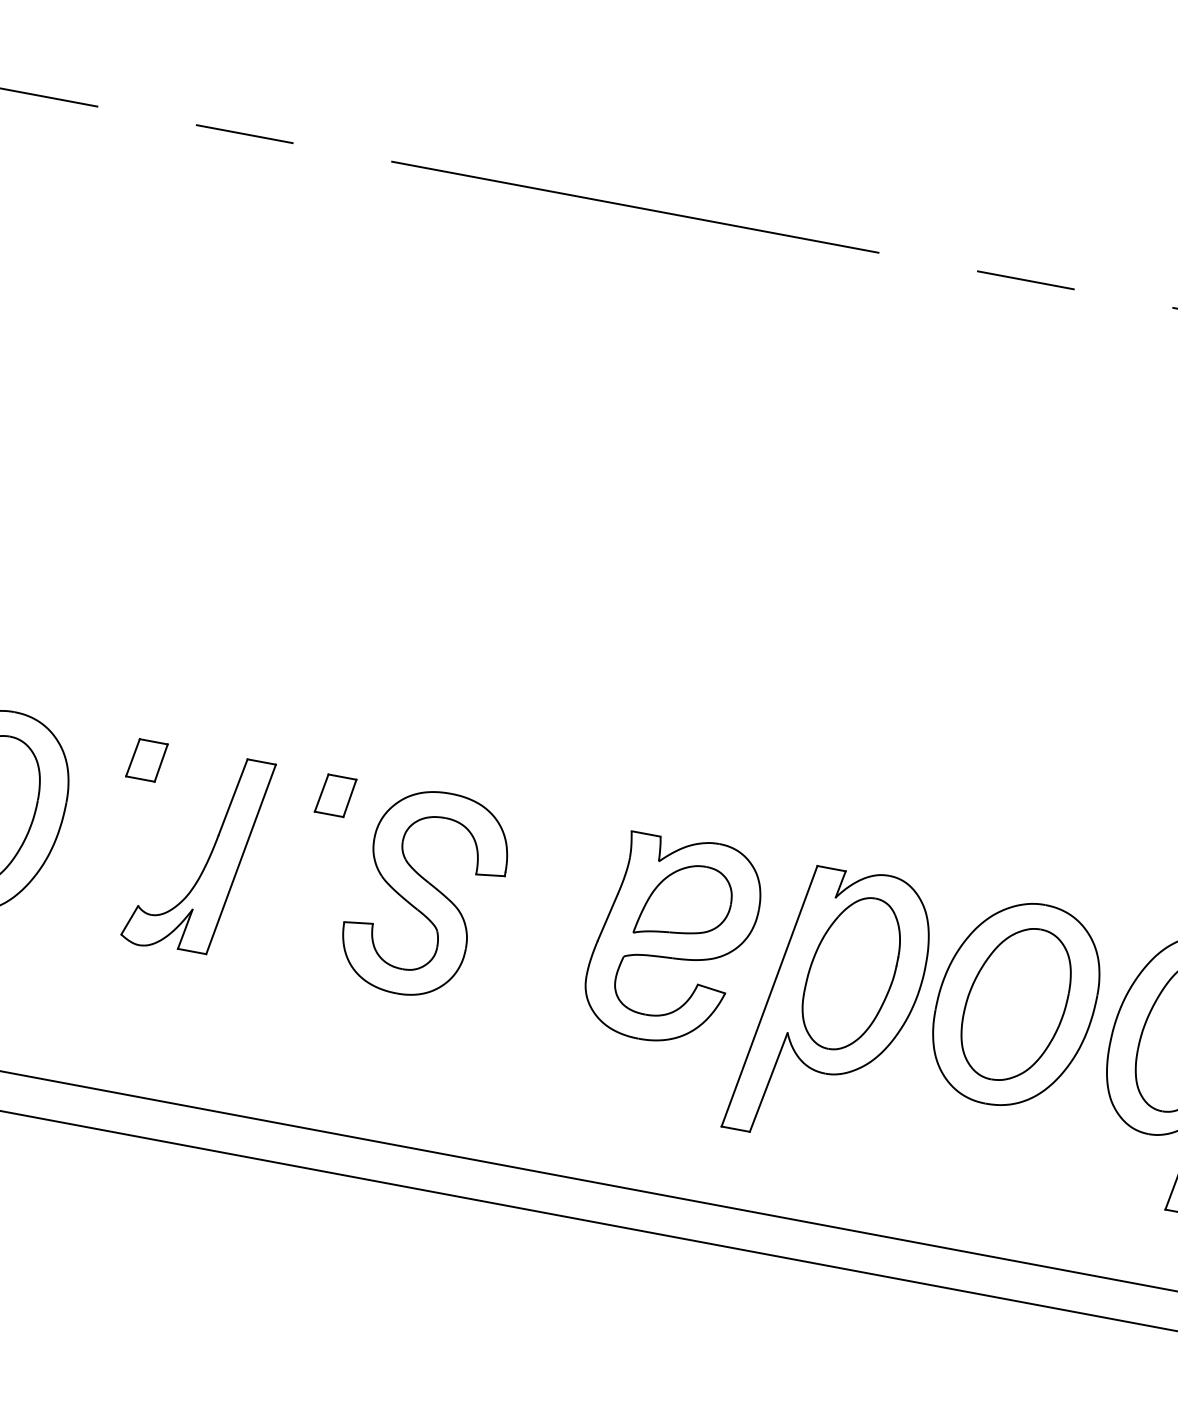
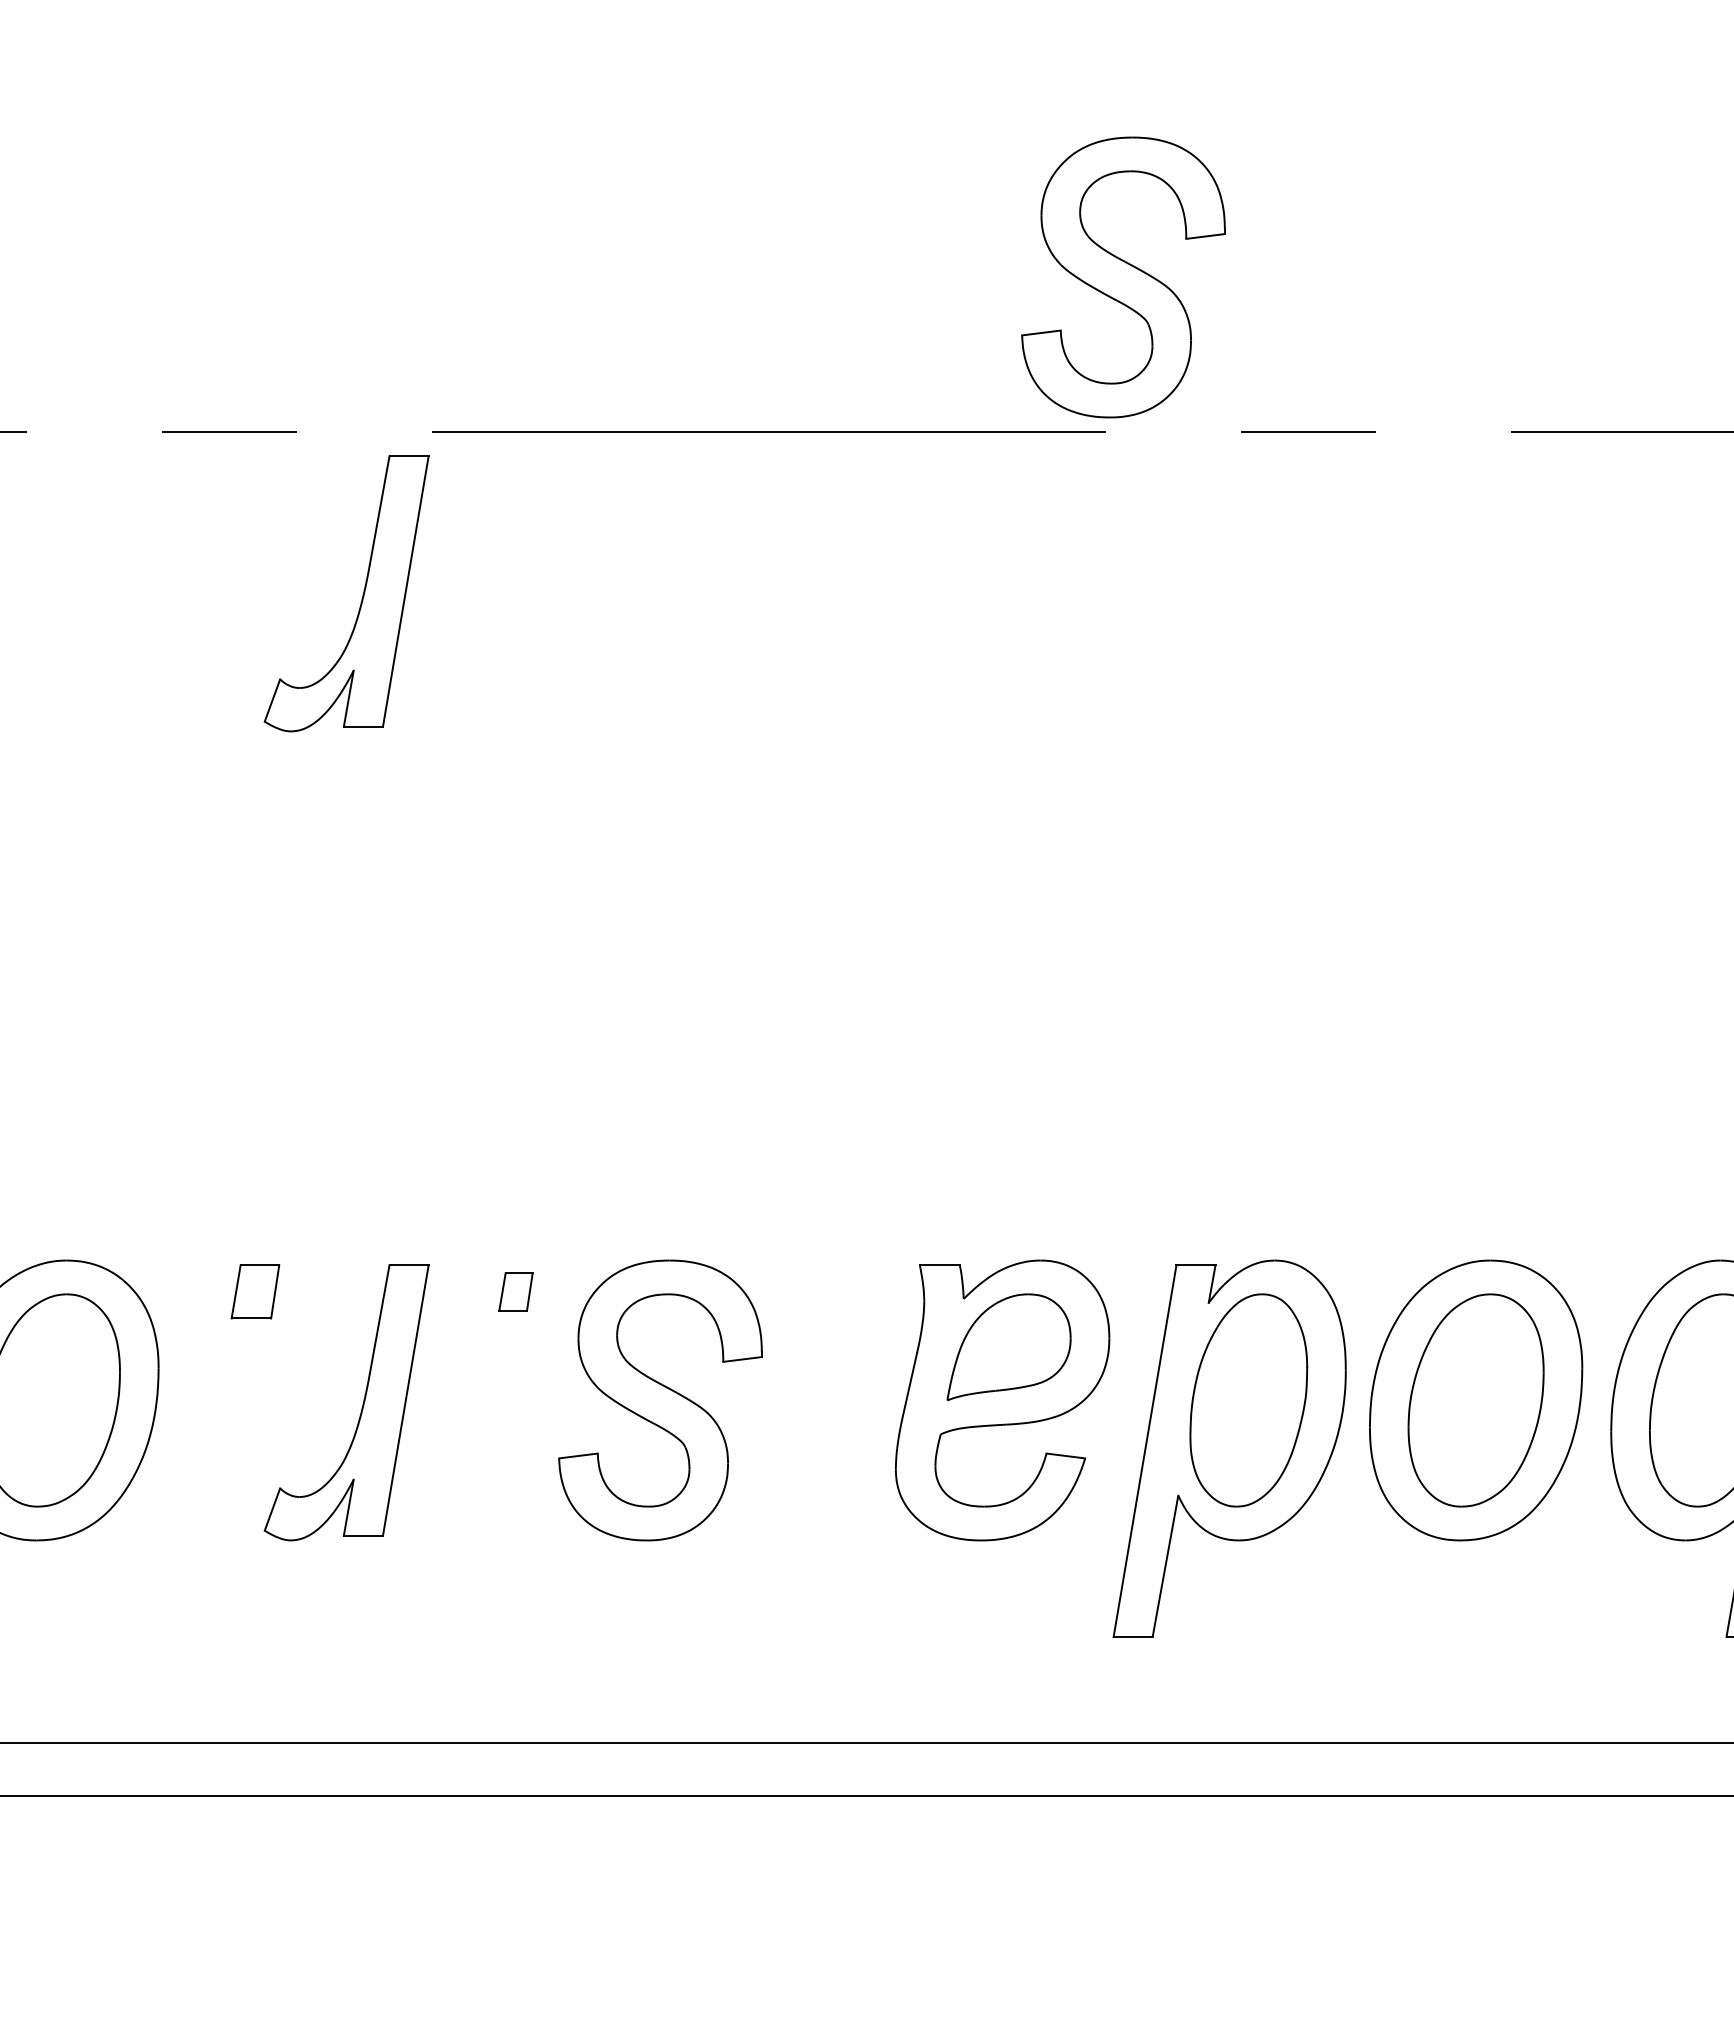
part: (912, 143) -> (1123, 277), added
part: (317, 272) -> (361, 598), added
part: (335, 795) -> (515, 1291), size x0.7

